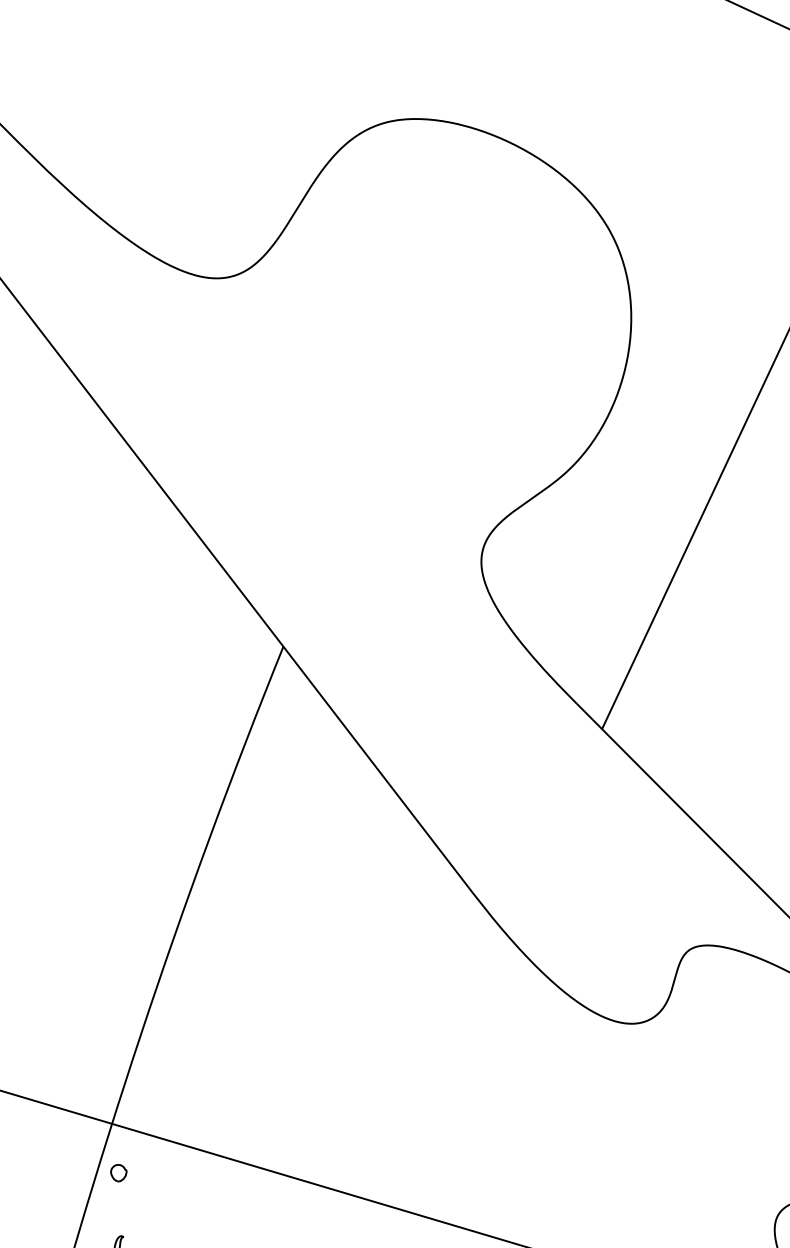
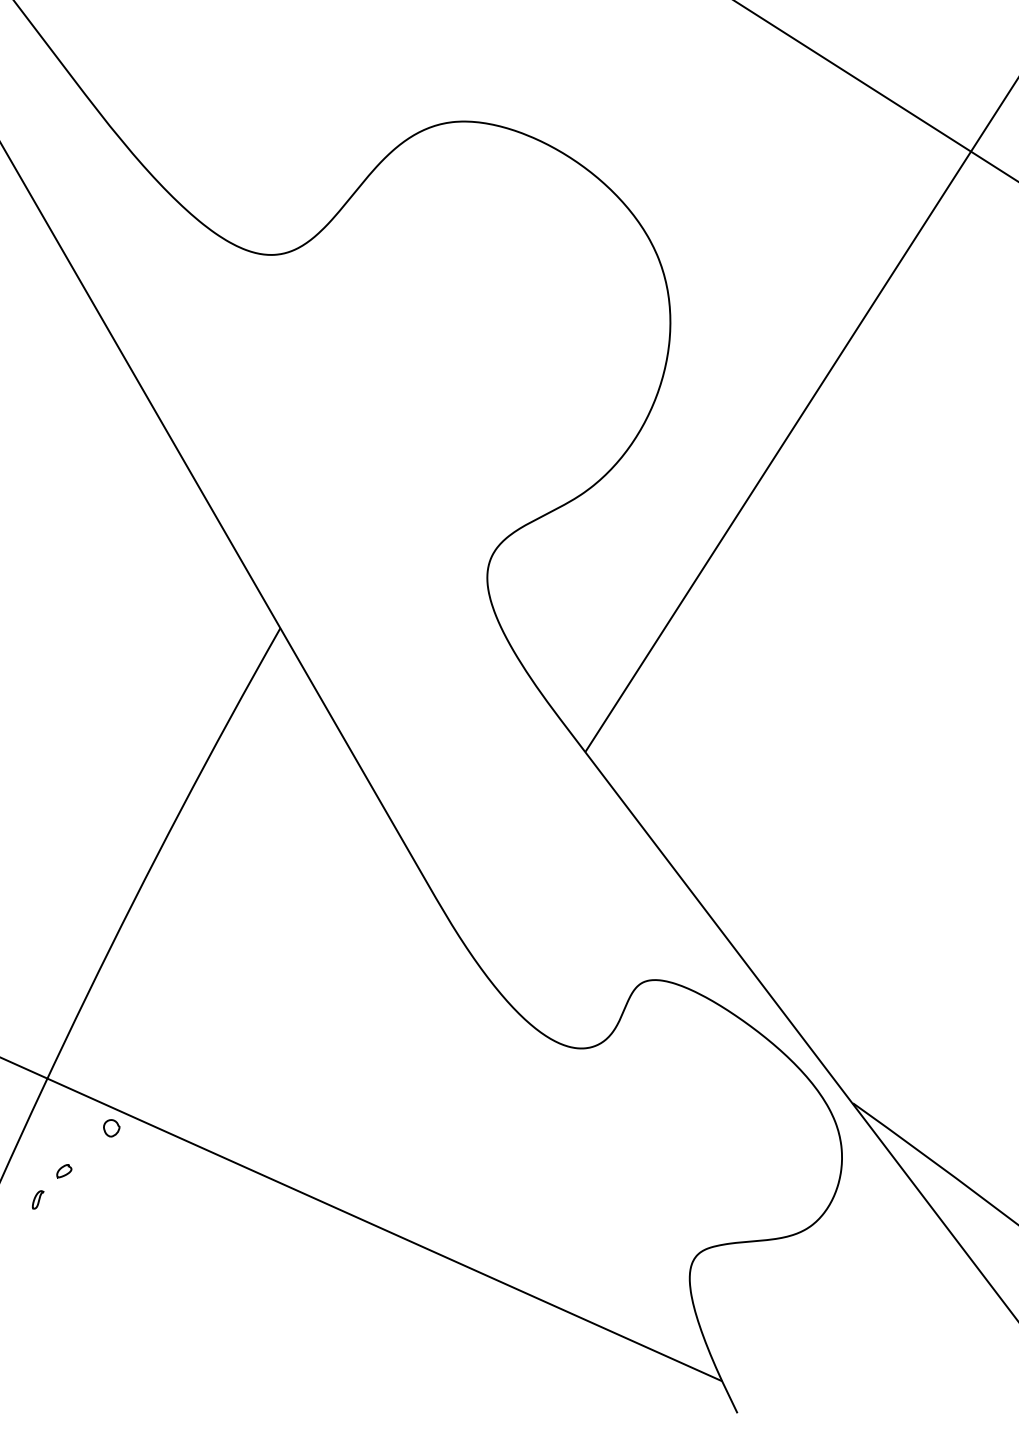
part: (118, 1173) -> (111, 1128), moved
part: (141, 1213) -> (64, 1171), added

